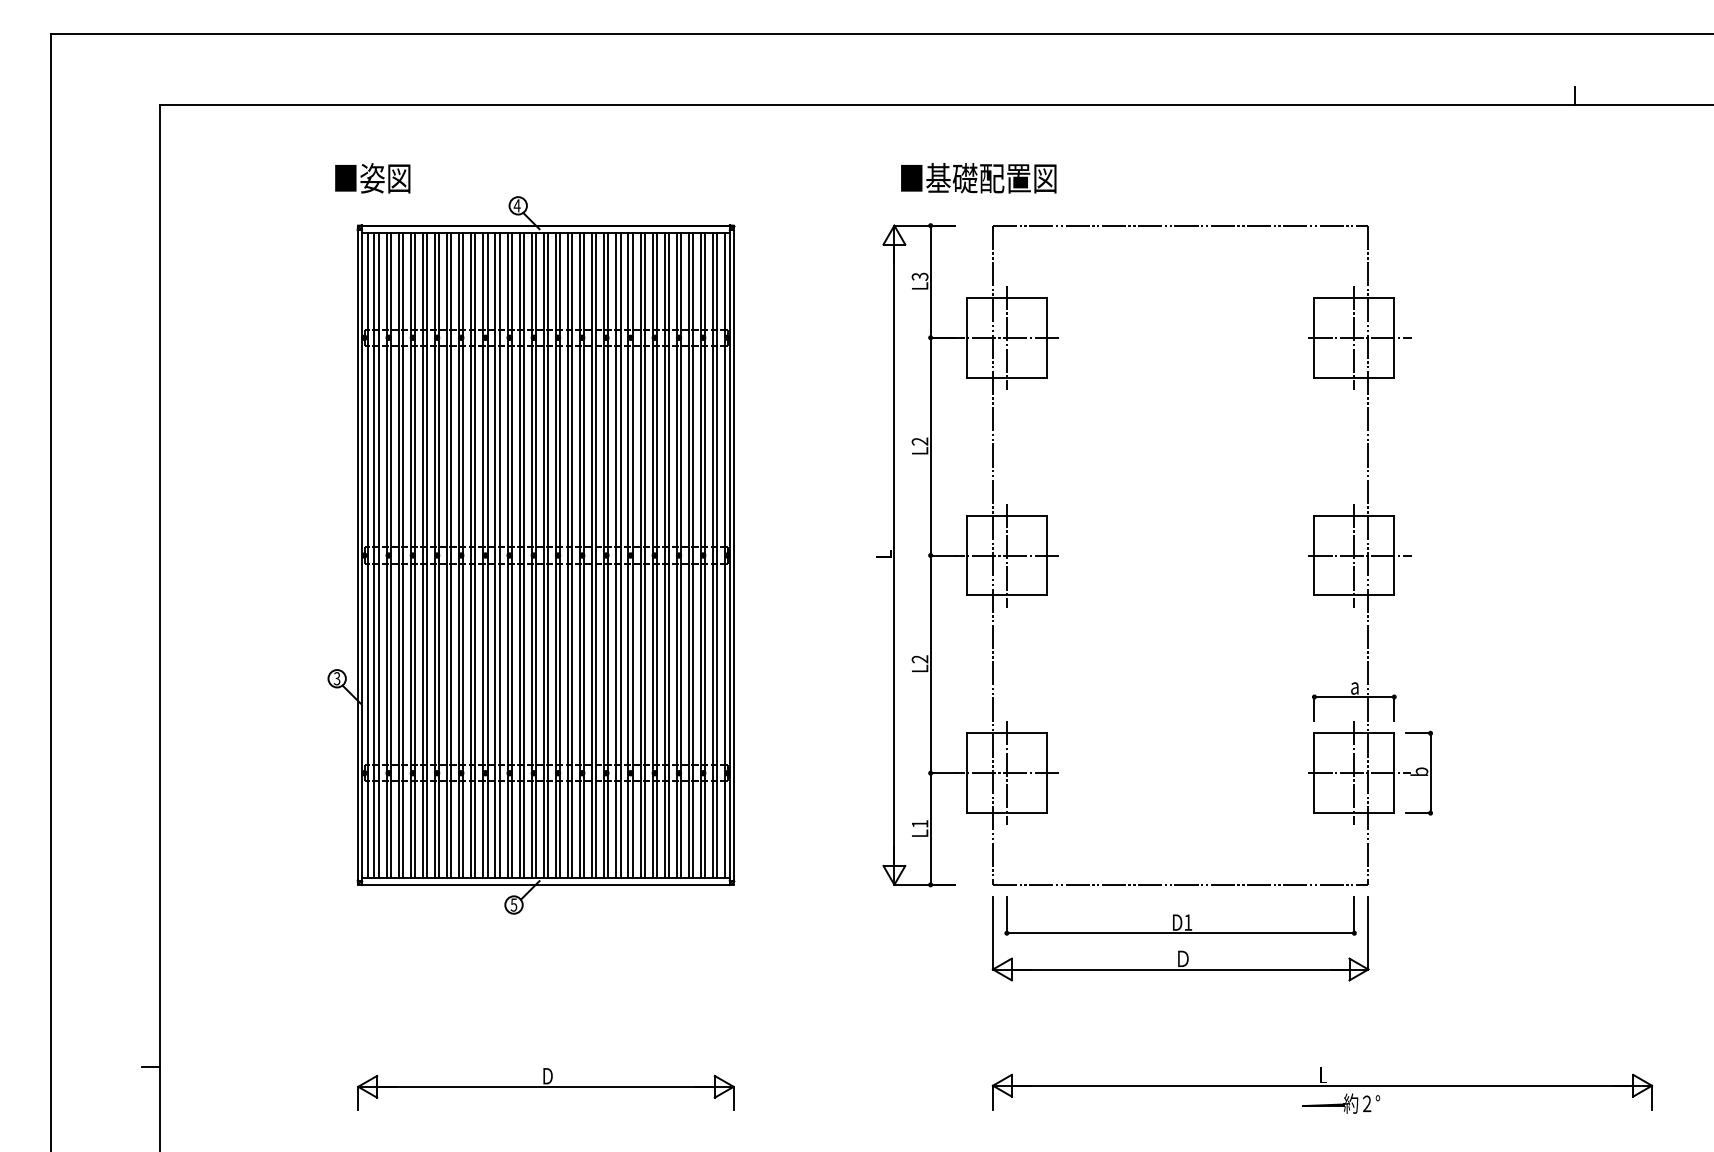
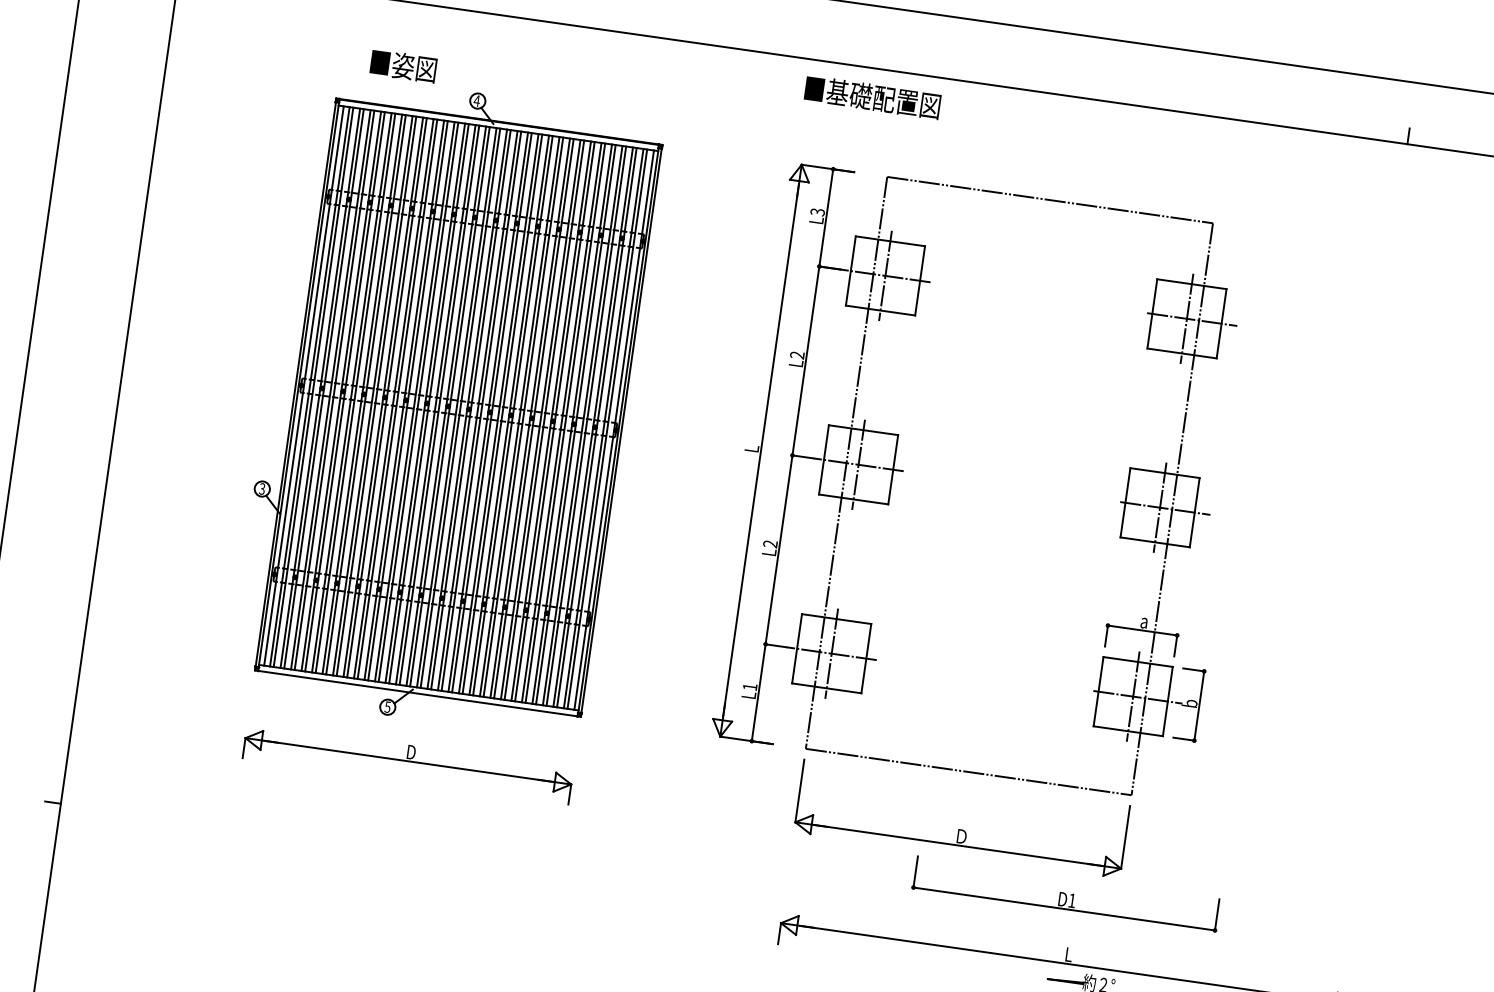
text: (372, 178) -> (403, 66), moved
text: (978, 178) -> (872, 97), moved
part: (1180, 915) -> (1066, 893), moved
part: (545, 1089) -> (407, 763), moved

